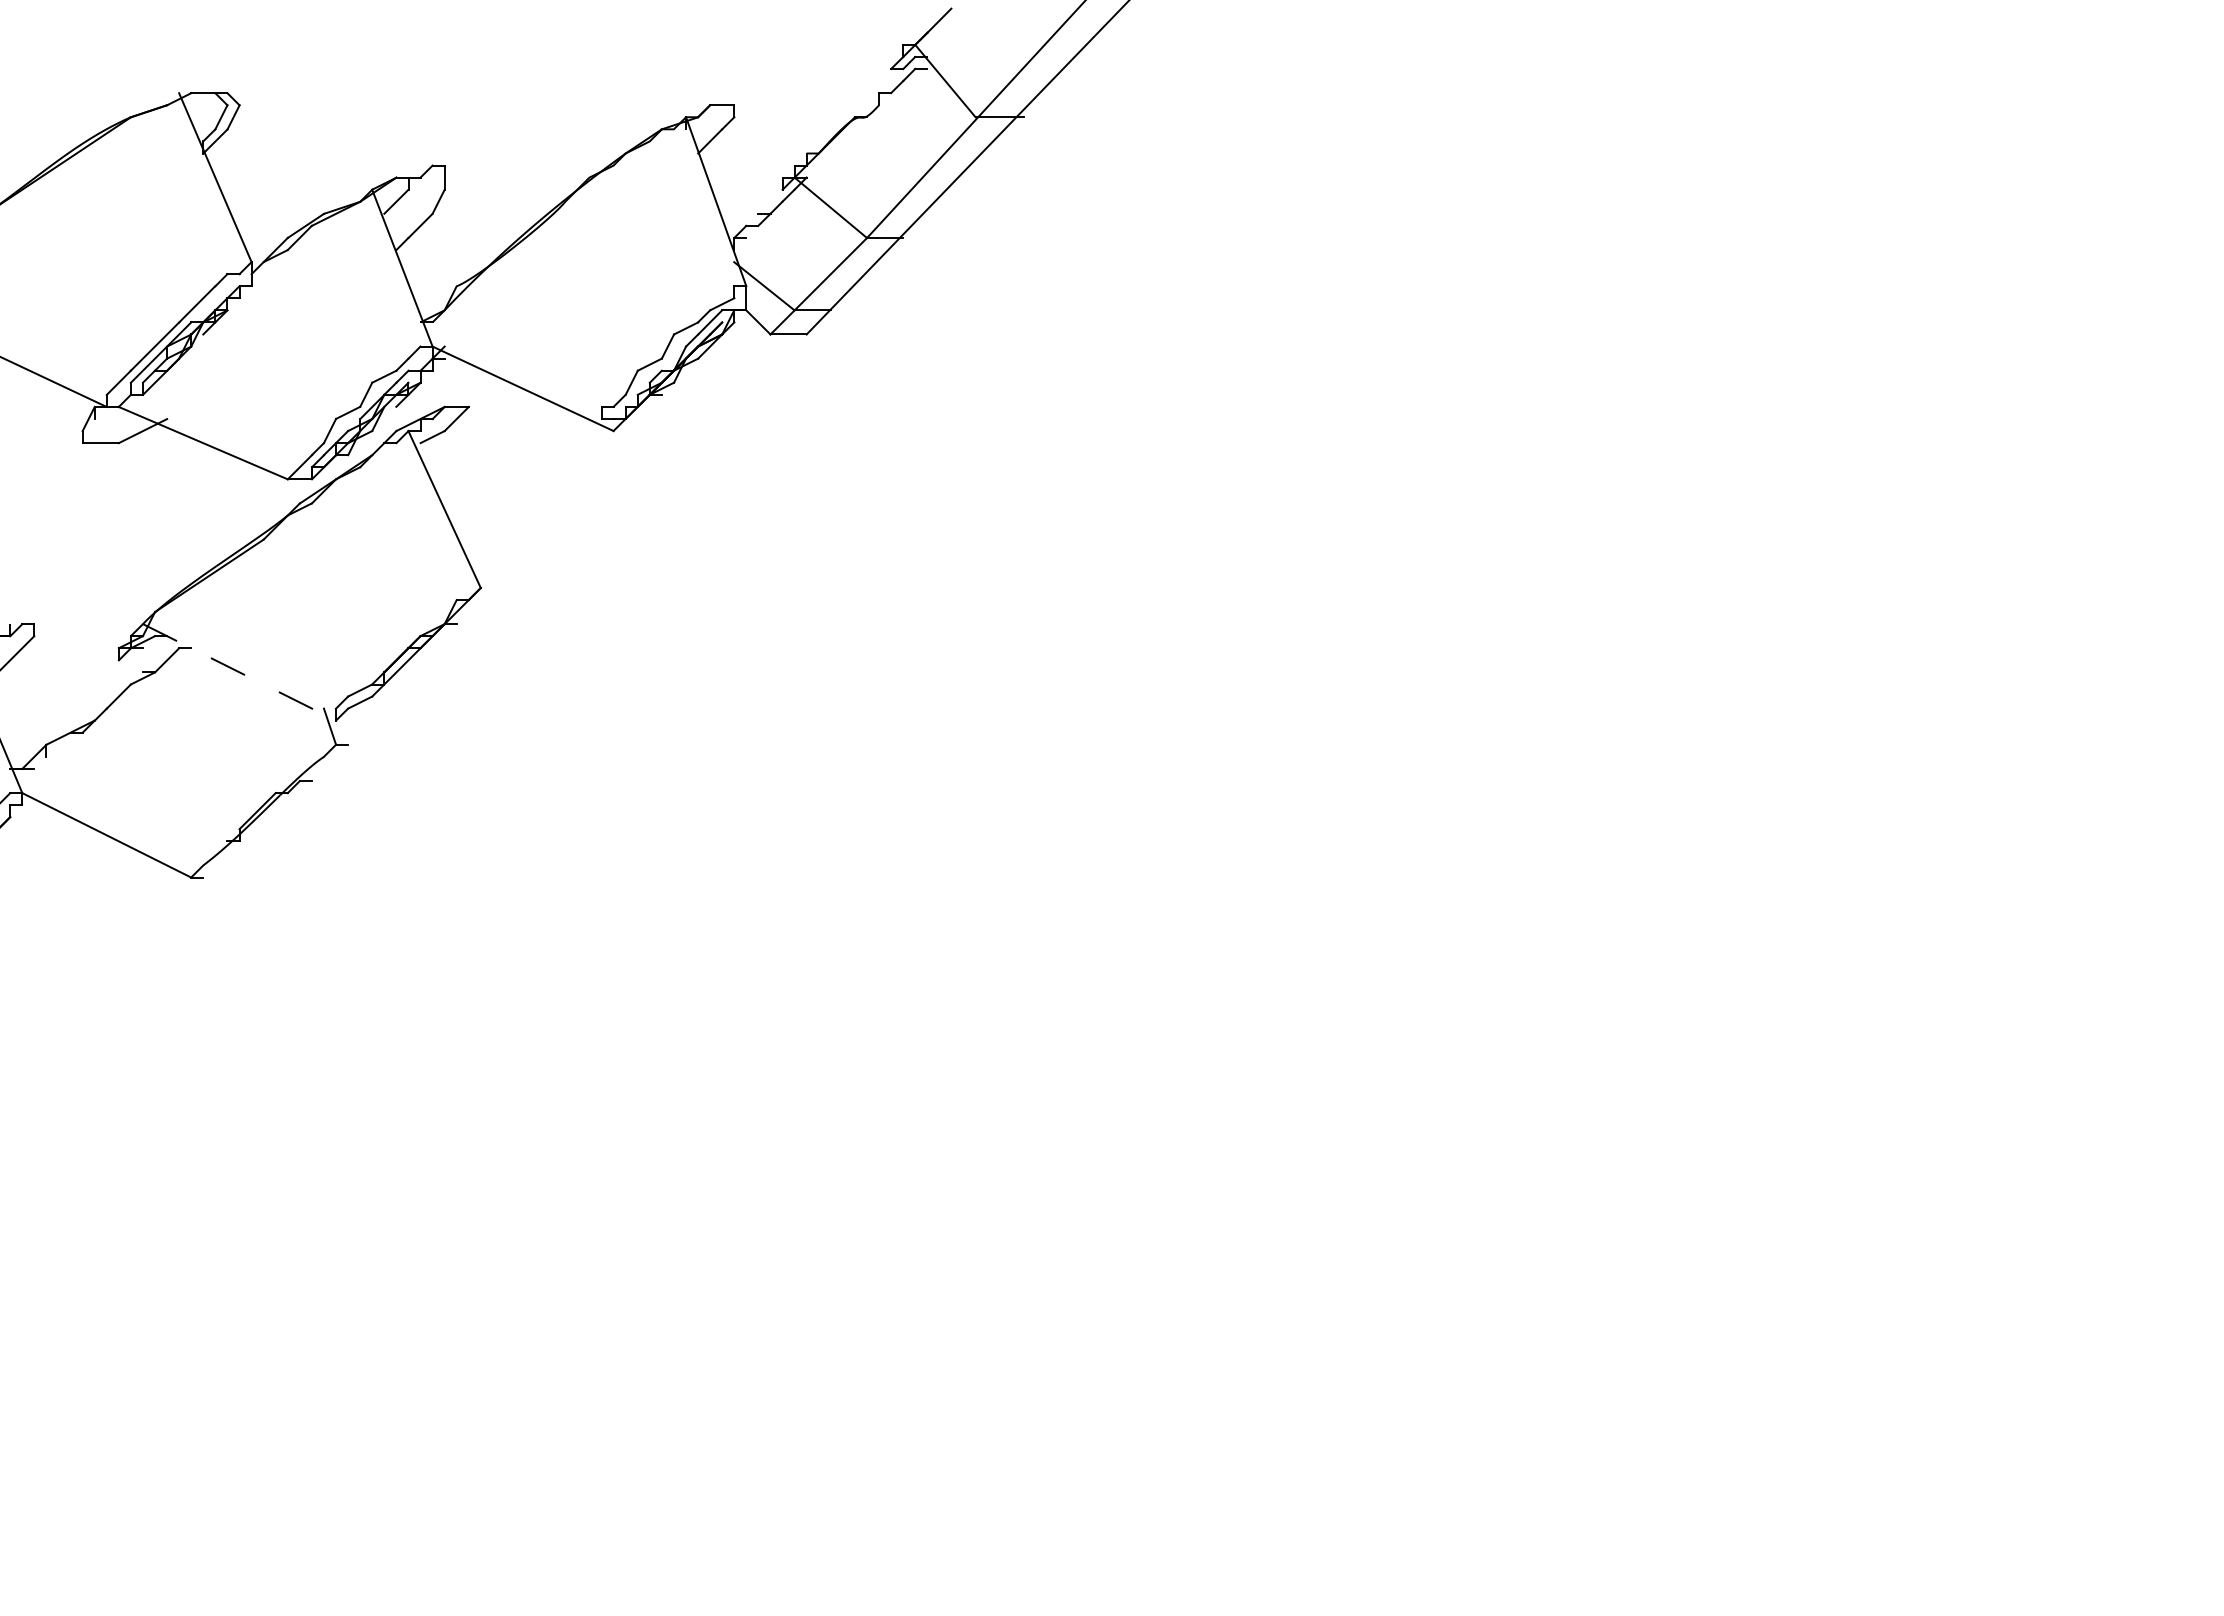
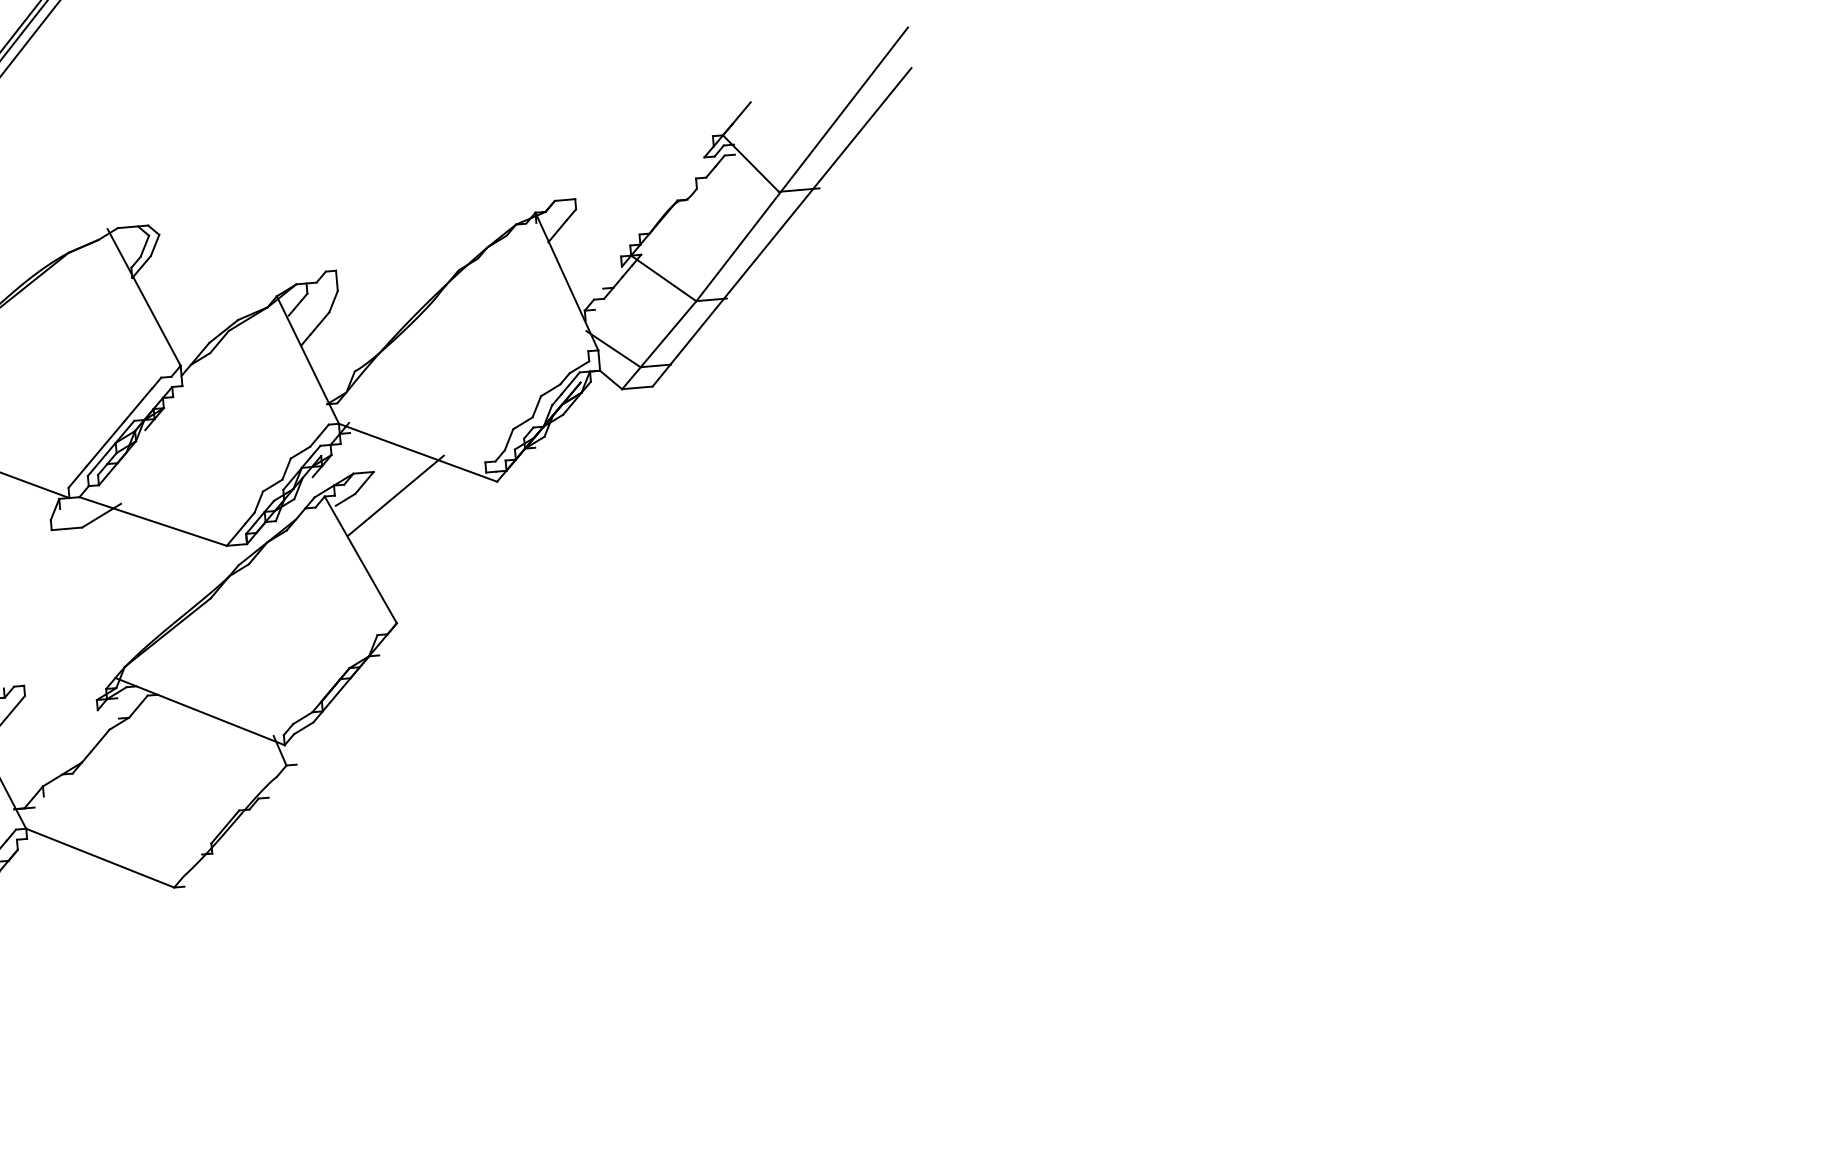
line: (492, 436) -> (395, 495), added
line: (239, 672) -> (200, 711), dashed -> solid

